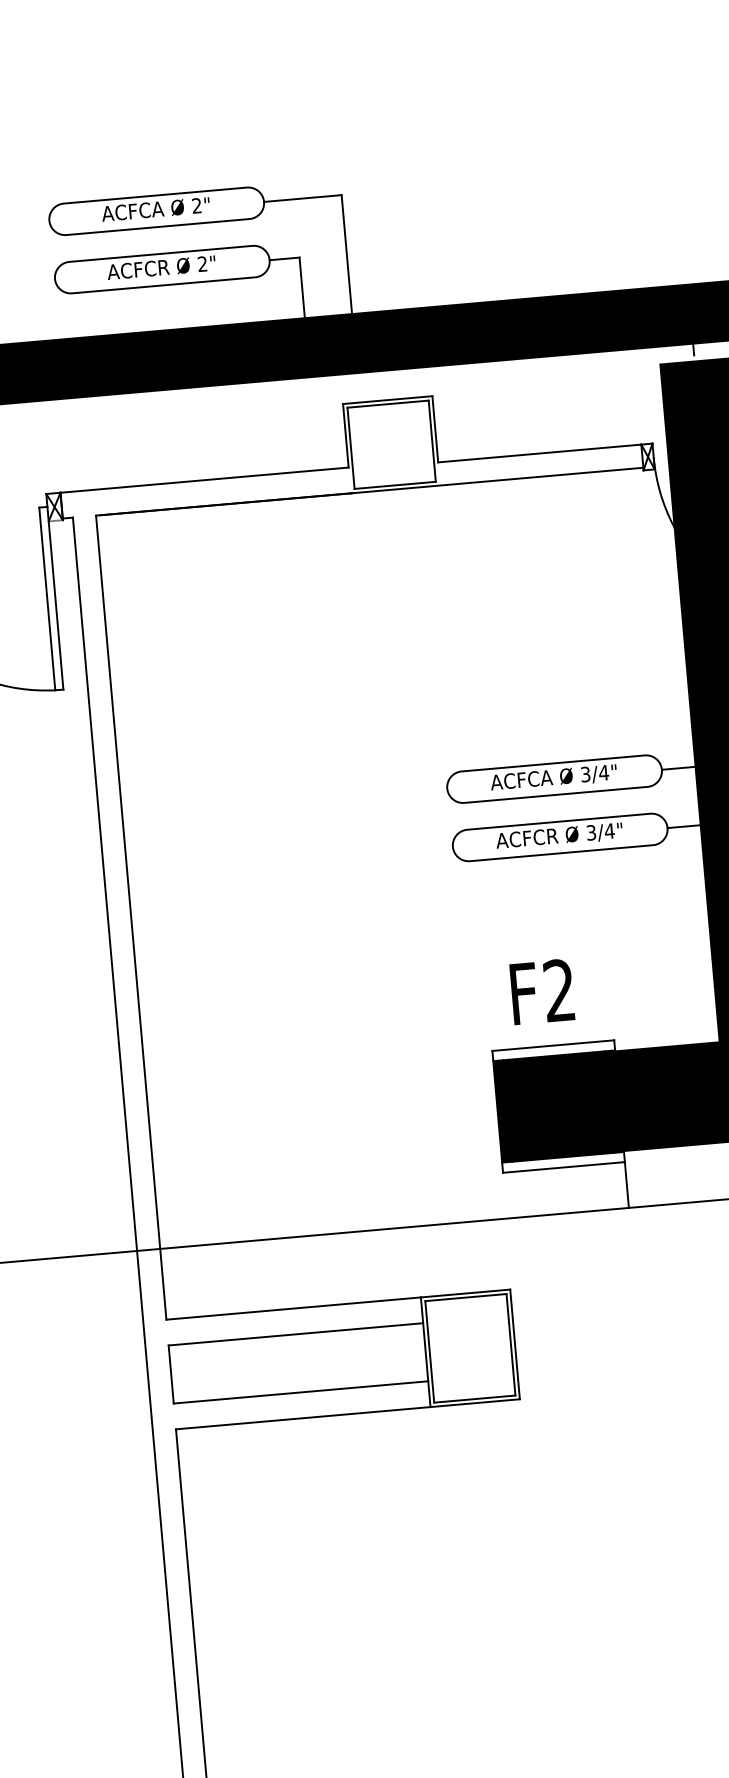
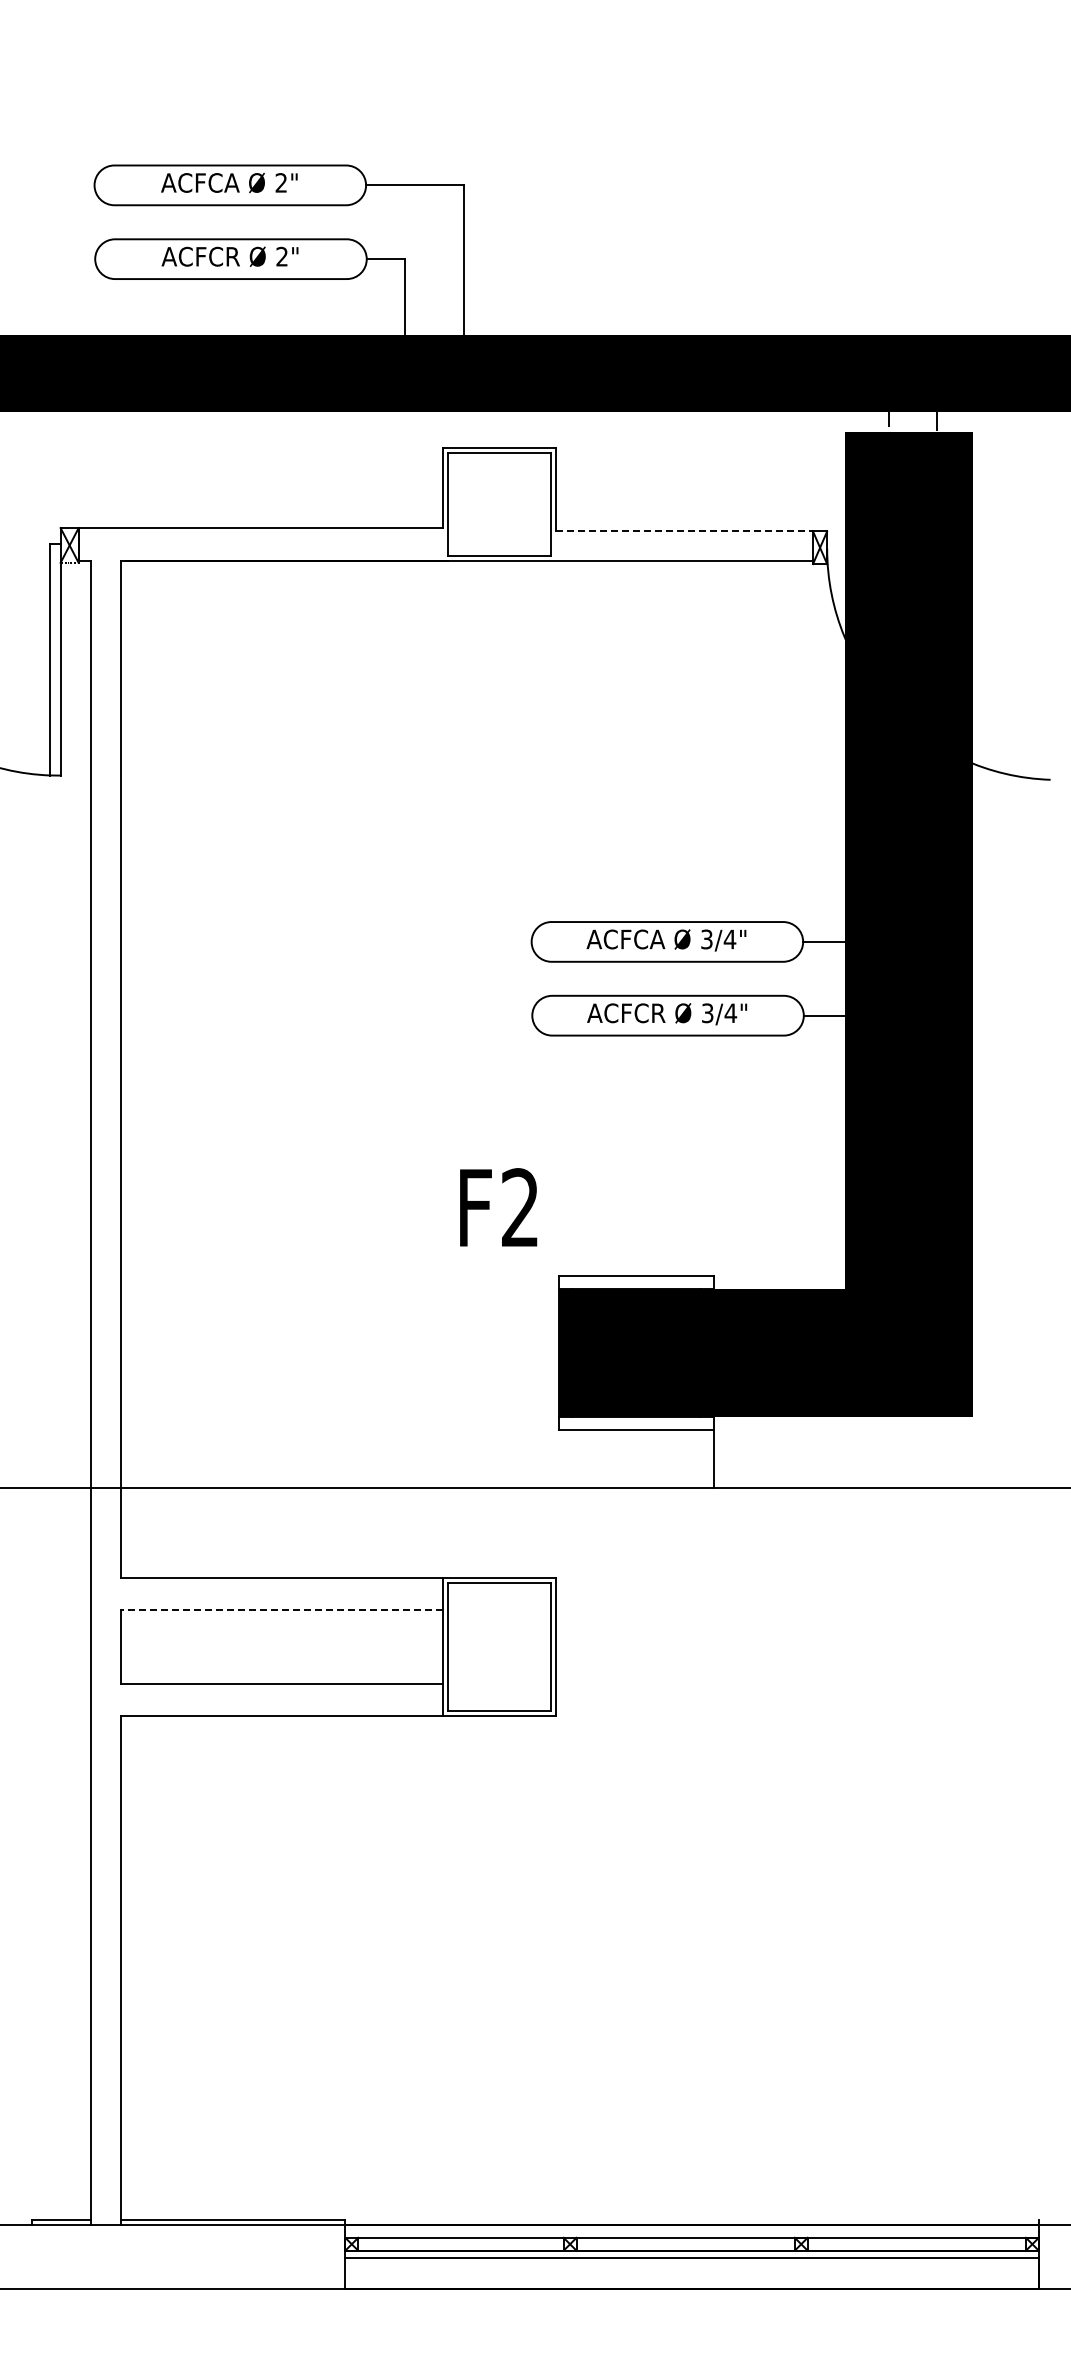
line: (540, 453) -> (685, 531), solid -> dashed
text: (542, 991) -> (498, 1207), moved
line: (295, 1334) -> (281, 1610), solid -> dashed

